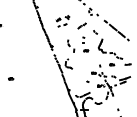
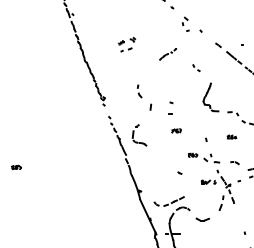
part: (62, 21) -> (126, 44), size x0.6
part: (85, 44) -> (175, 117), moved

